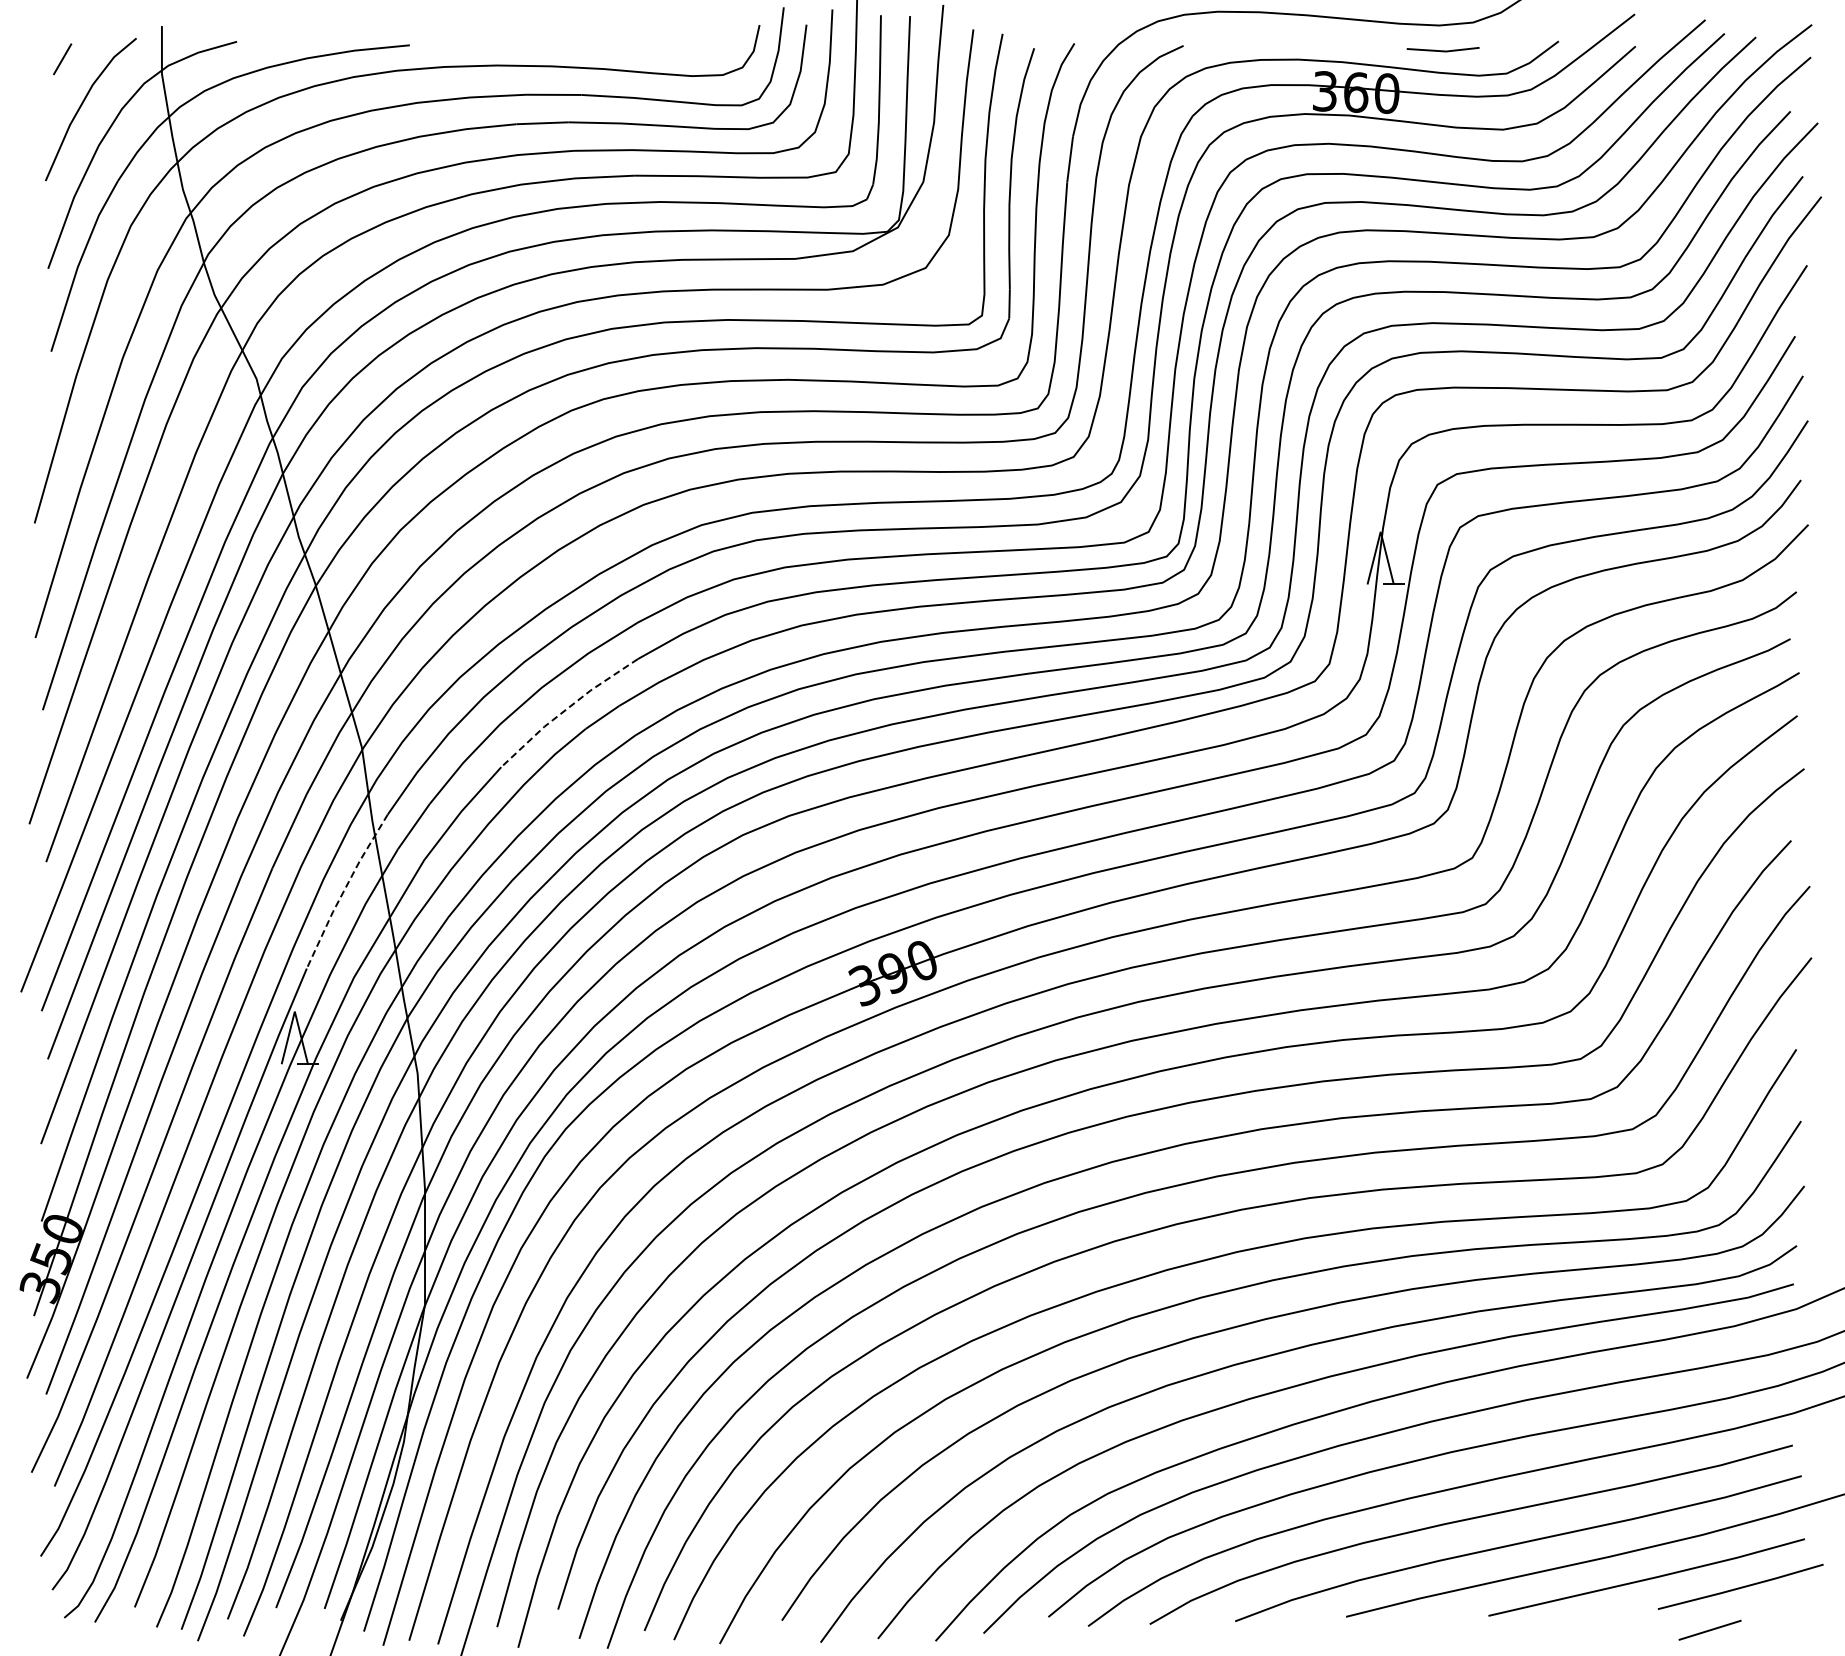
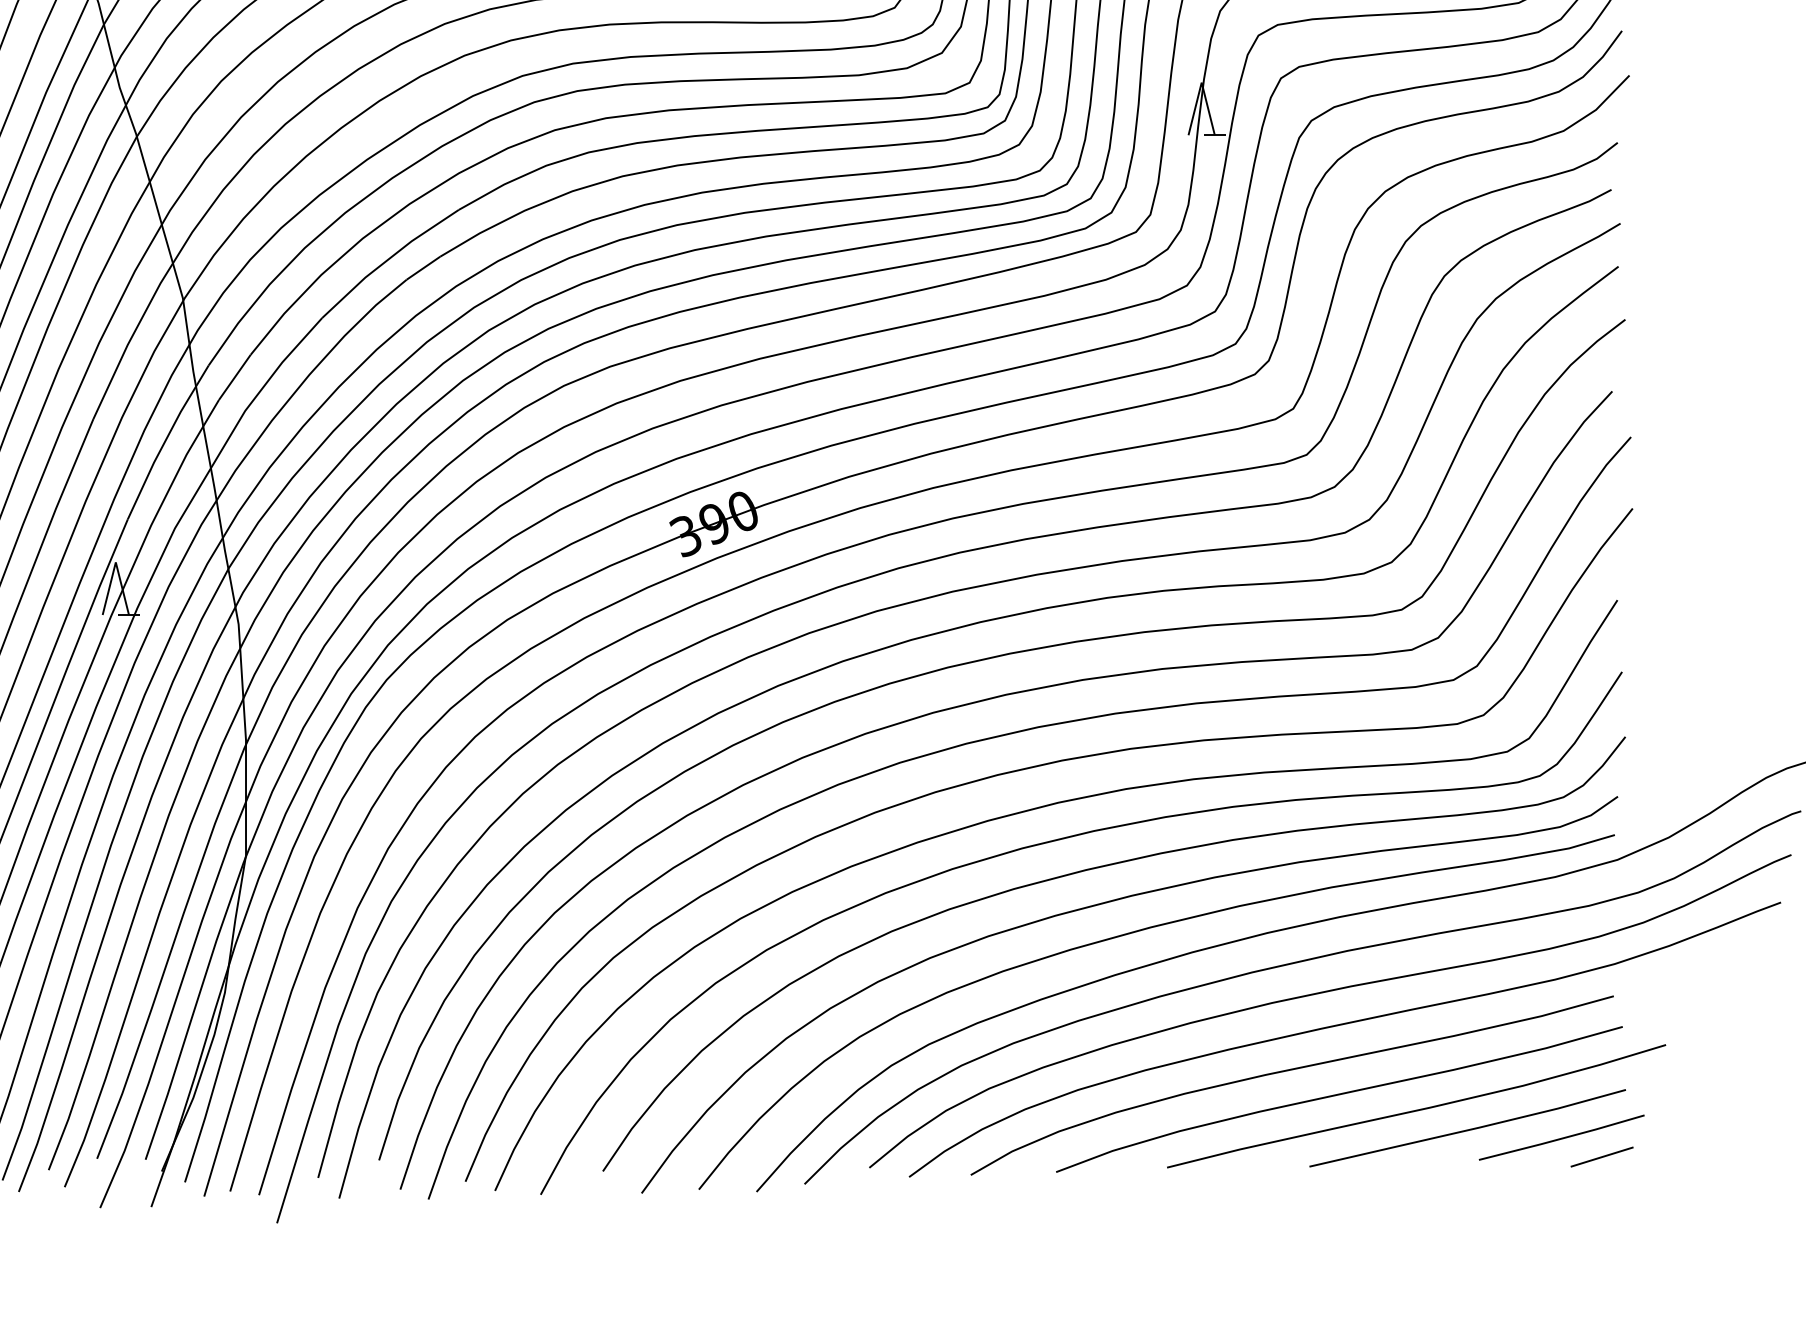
line: (566, 709) -> (387, 260), dashed -> solid
line: (344, 889) -> (165, 440), dashed -> solid
line: (1709, 1630) -> (1601, 1157), moved

